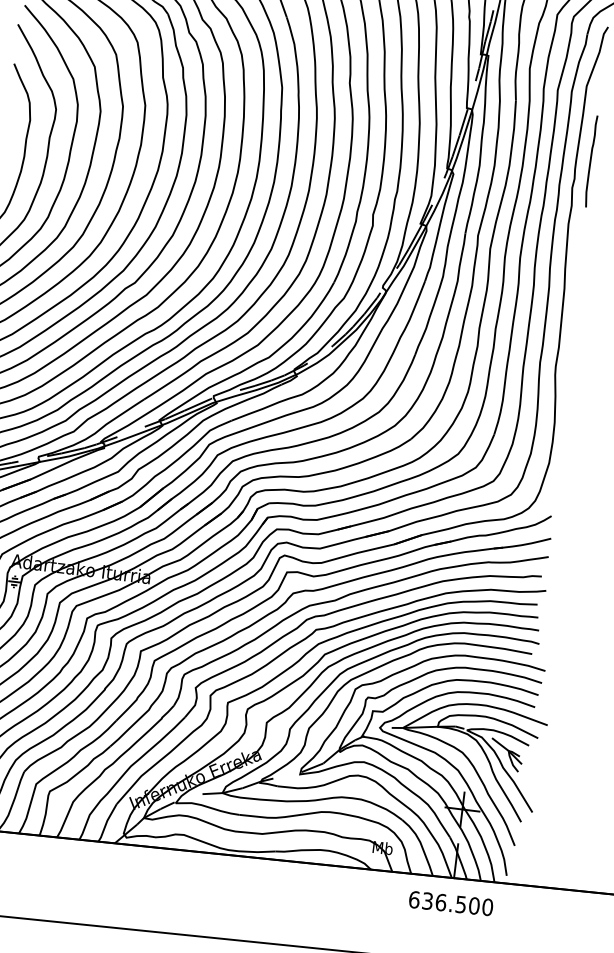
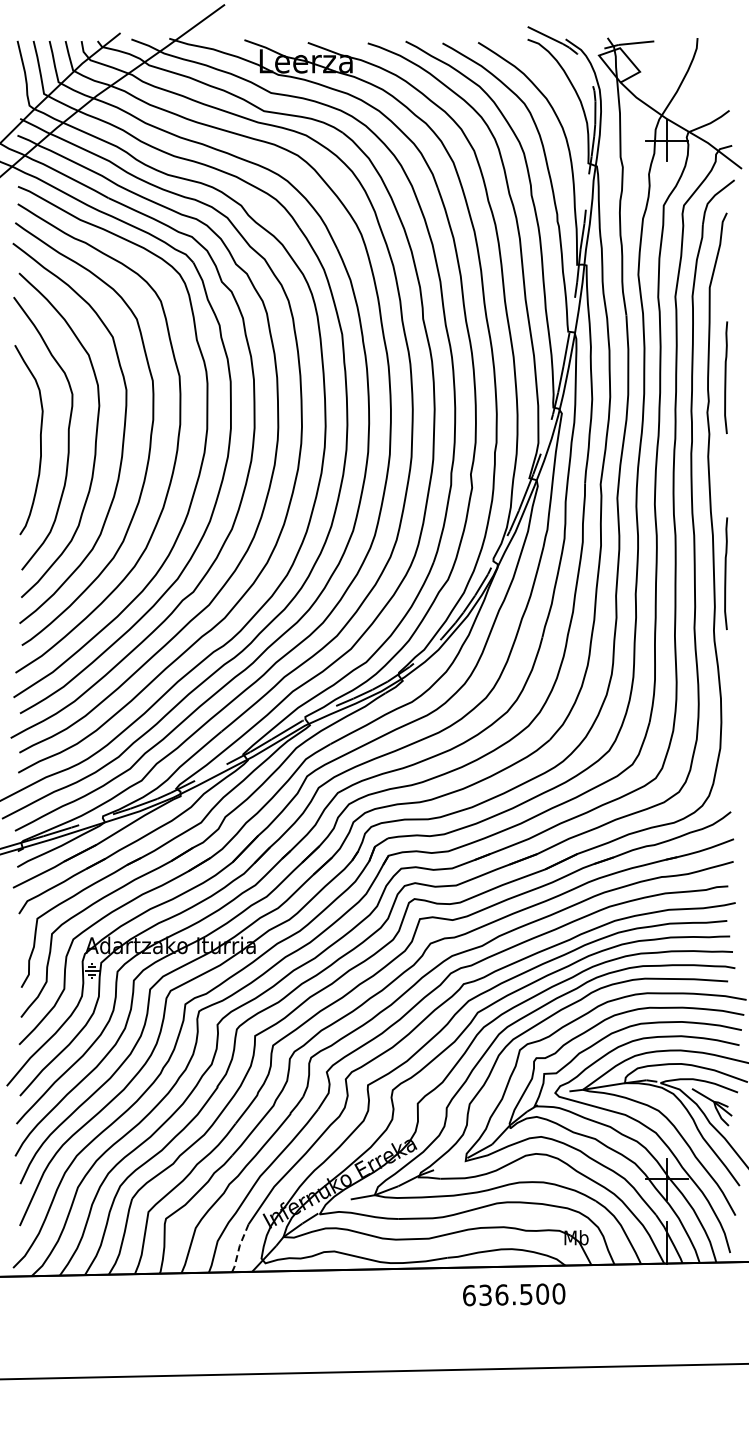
curve: (571, 321) -> (726, 573), added
line: (106, 823) -> (239, 1248), solid -> dashed
text: (451, 903) -> (514, 1294), moved

